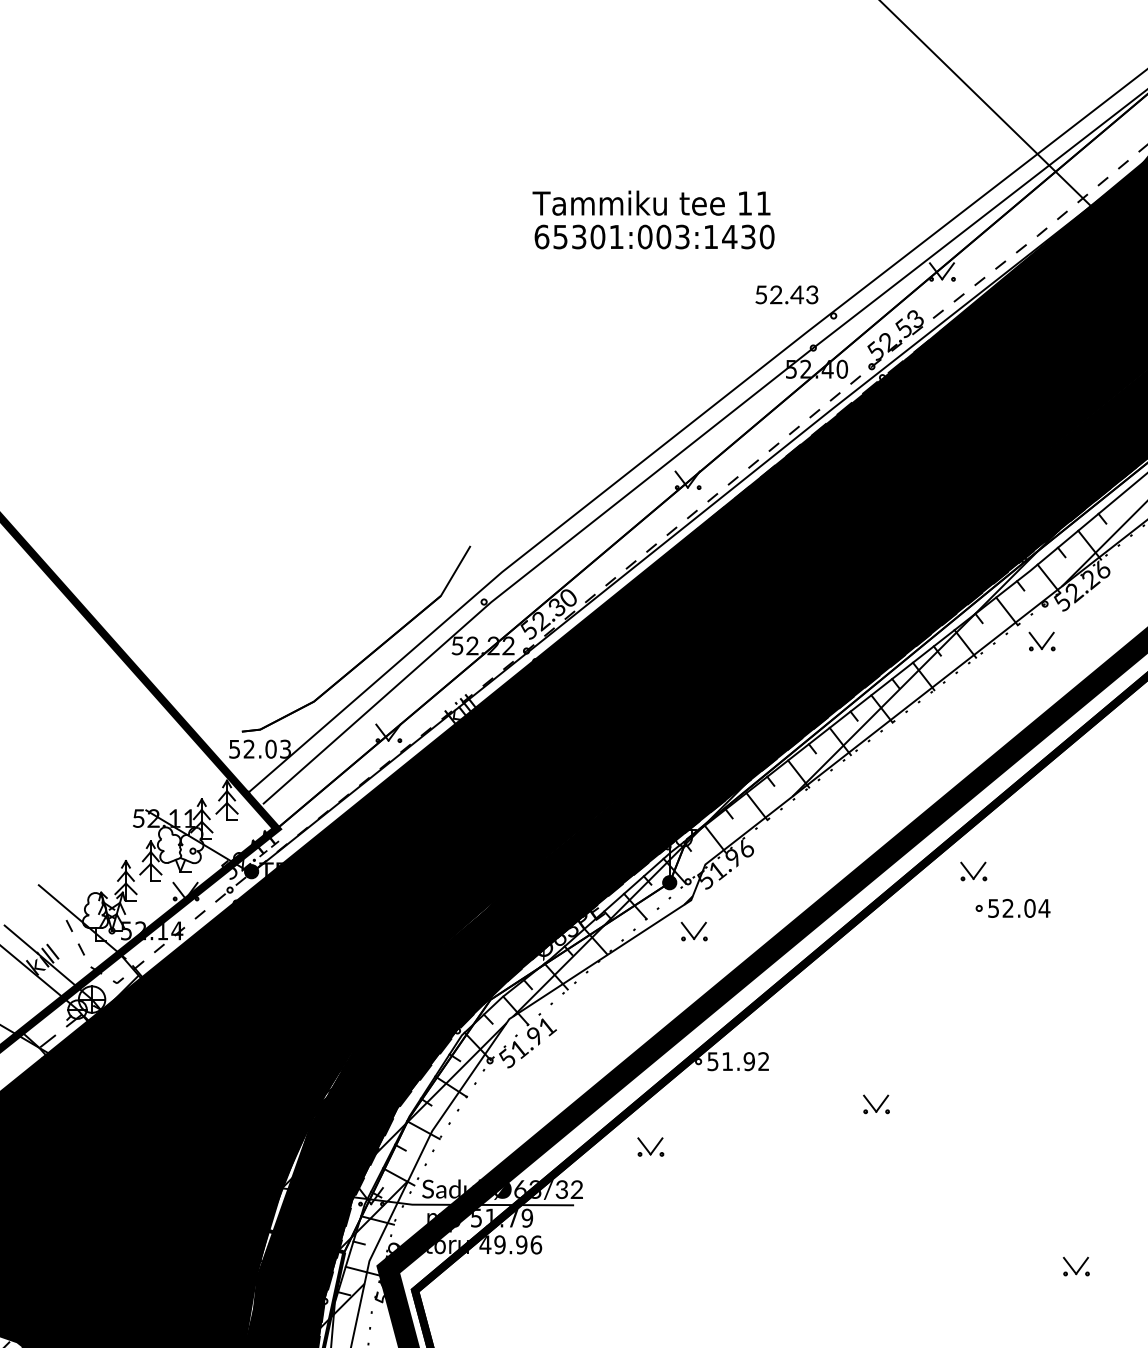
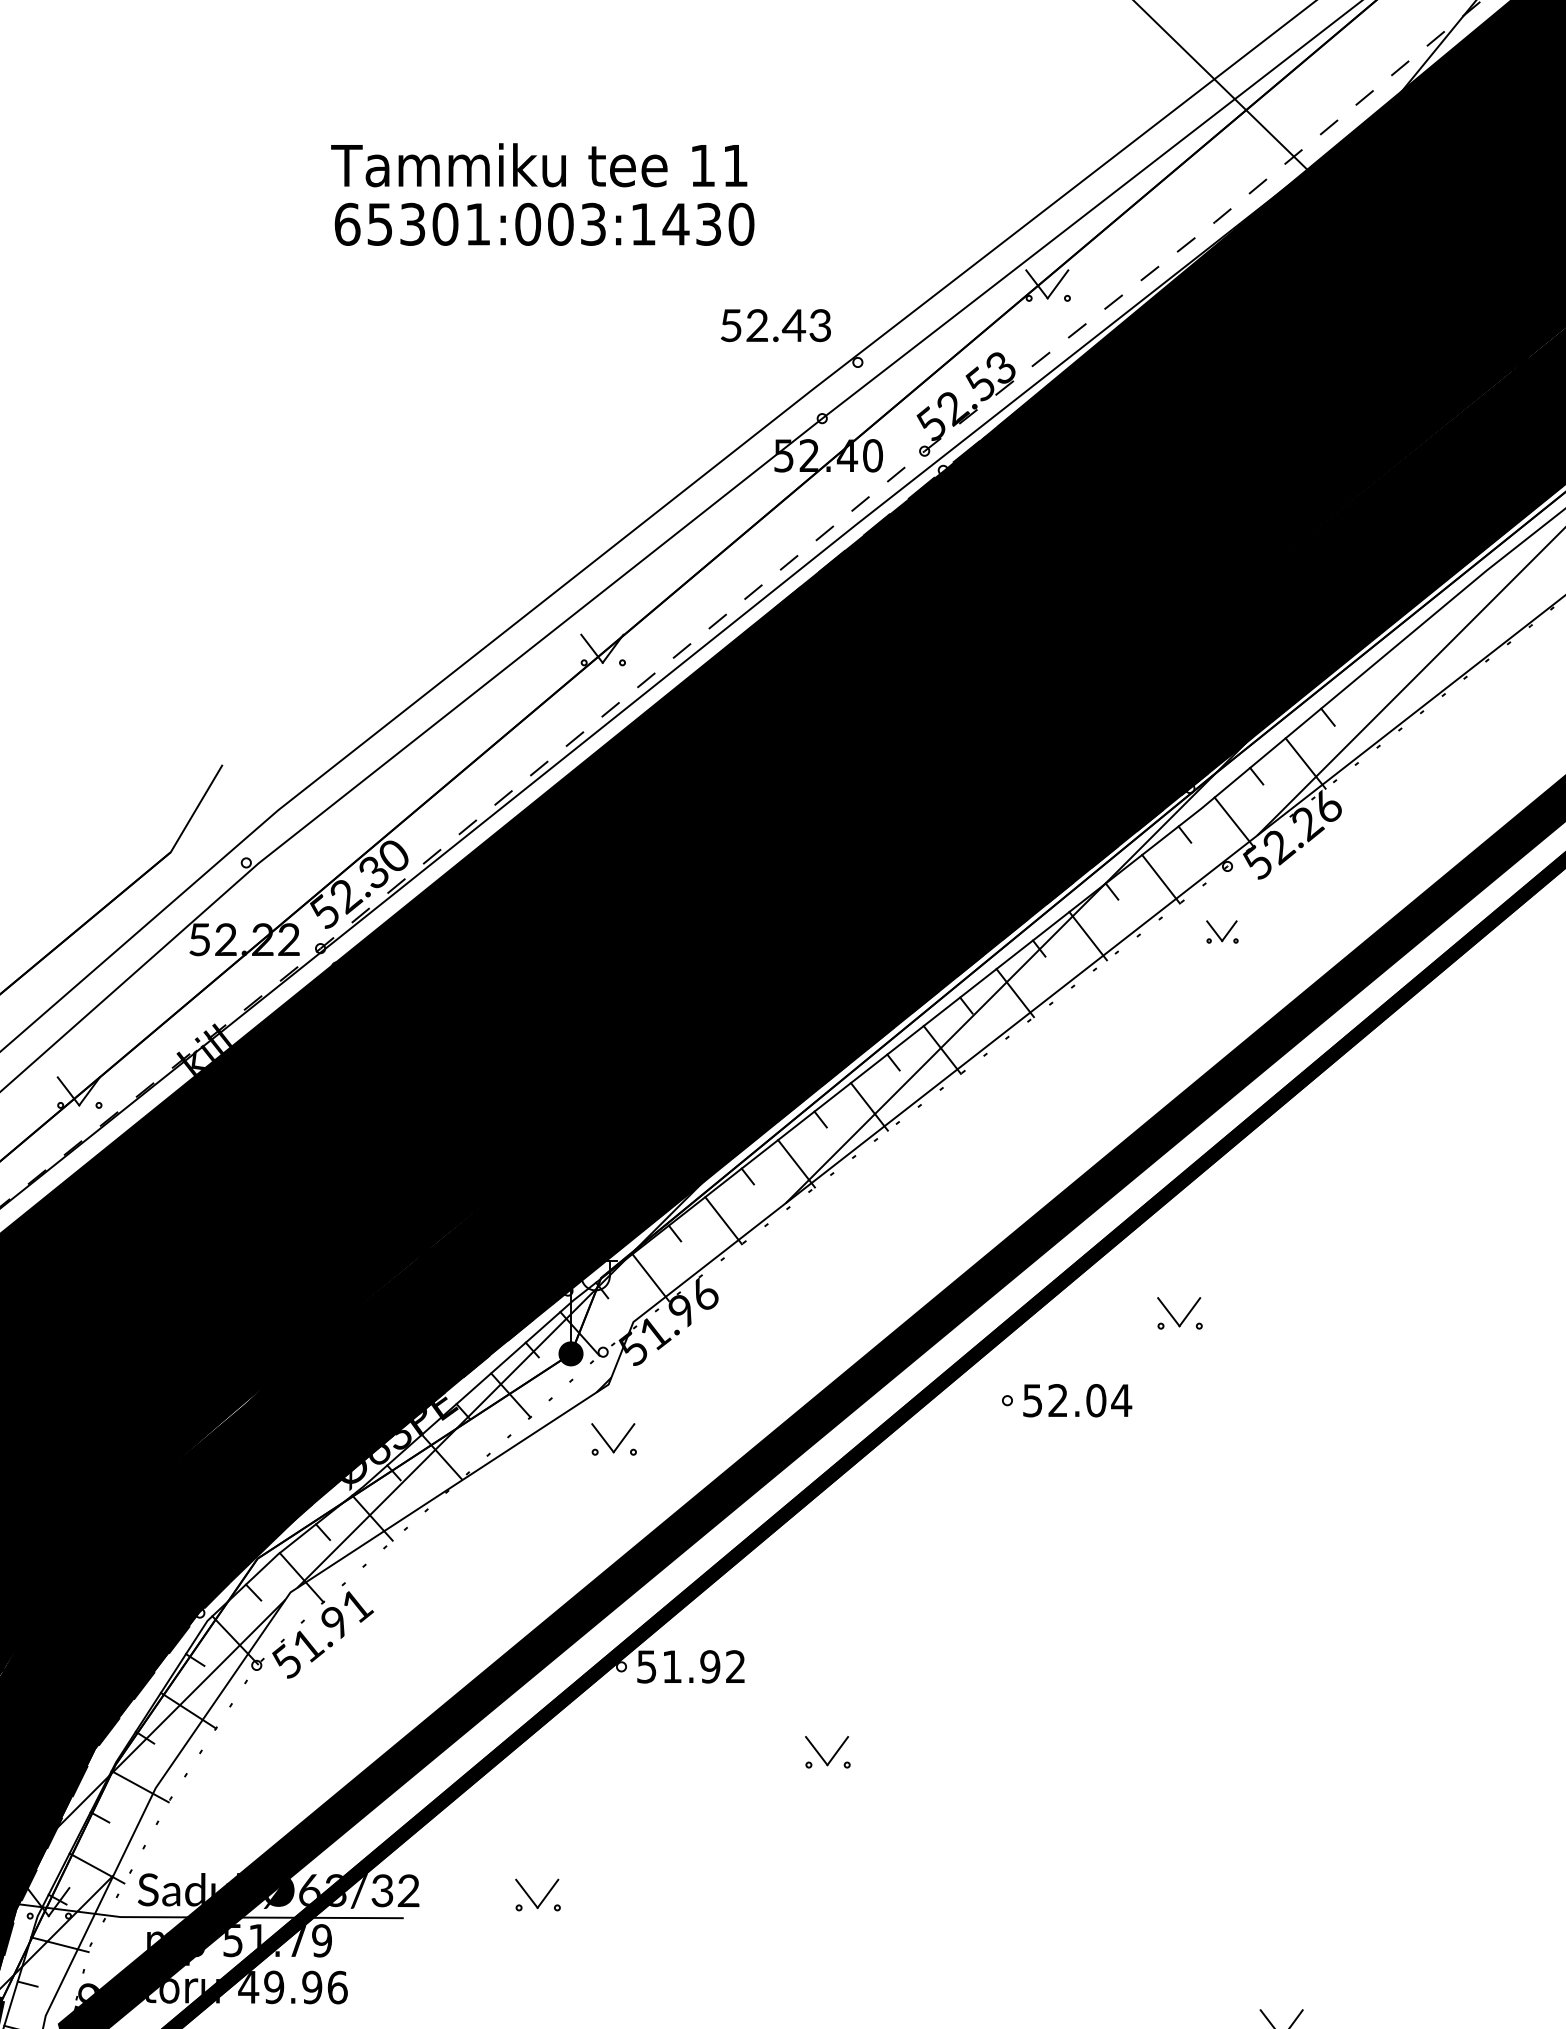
part: (1041, 641) -> (1221, 931), size x0.7
part: (973, 871) -> (1179, 1313), moved
part: (1012, 908) -> (1065, 1400), moved
part: (876, 1104) -> (827, 1752), moved
part: (650, 1146) -> (537, 1894), moved

